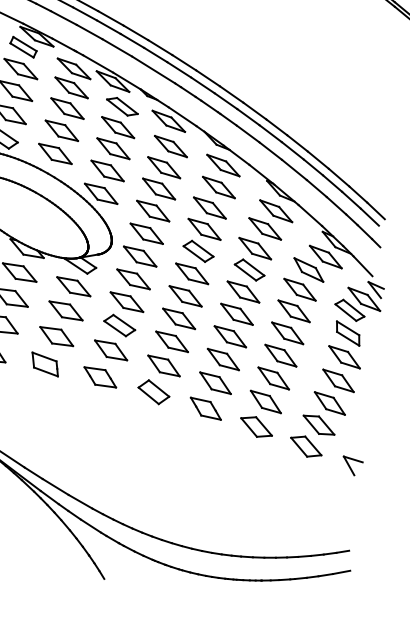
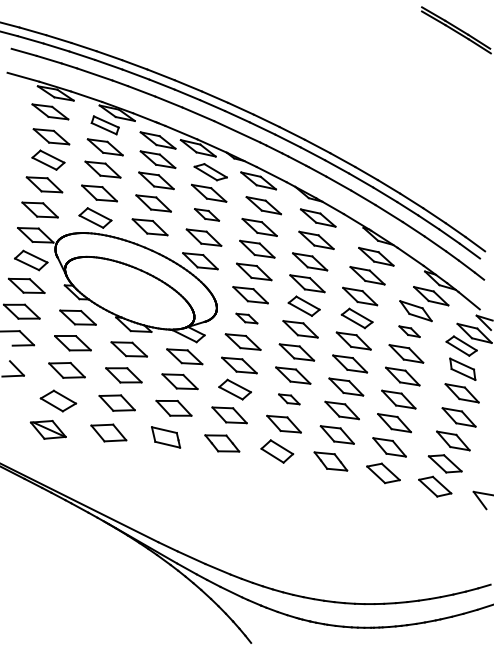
part: (112, 148) -> (206, 214), size x0.7
part: (139, 256) -> (246, 318), size x0.6
part: (299, 289) -> (409, 331), size x0.6
part: (172, 342) -> (289, 399), size x0.6

